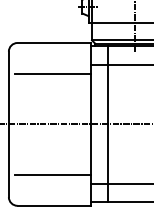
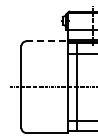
line: (55, 43) -> (47, 41), solid -> dashed
line: (51, 73) -> (45, 58), removed
line: (51, 174) -> (45, 115), removed

